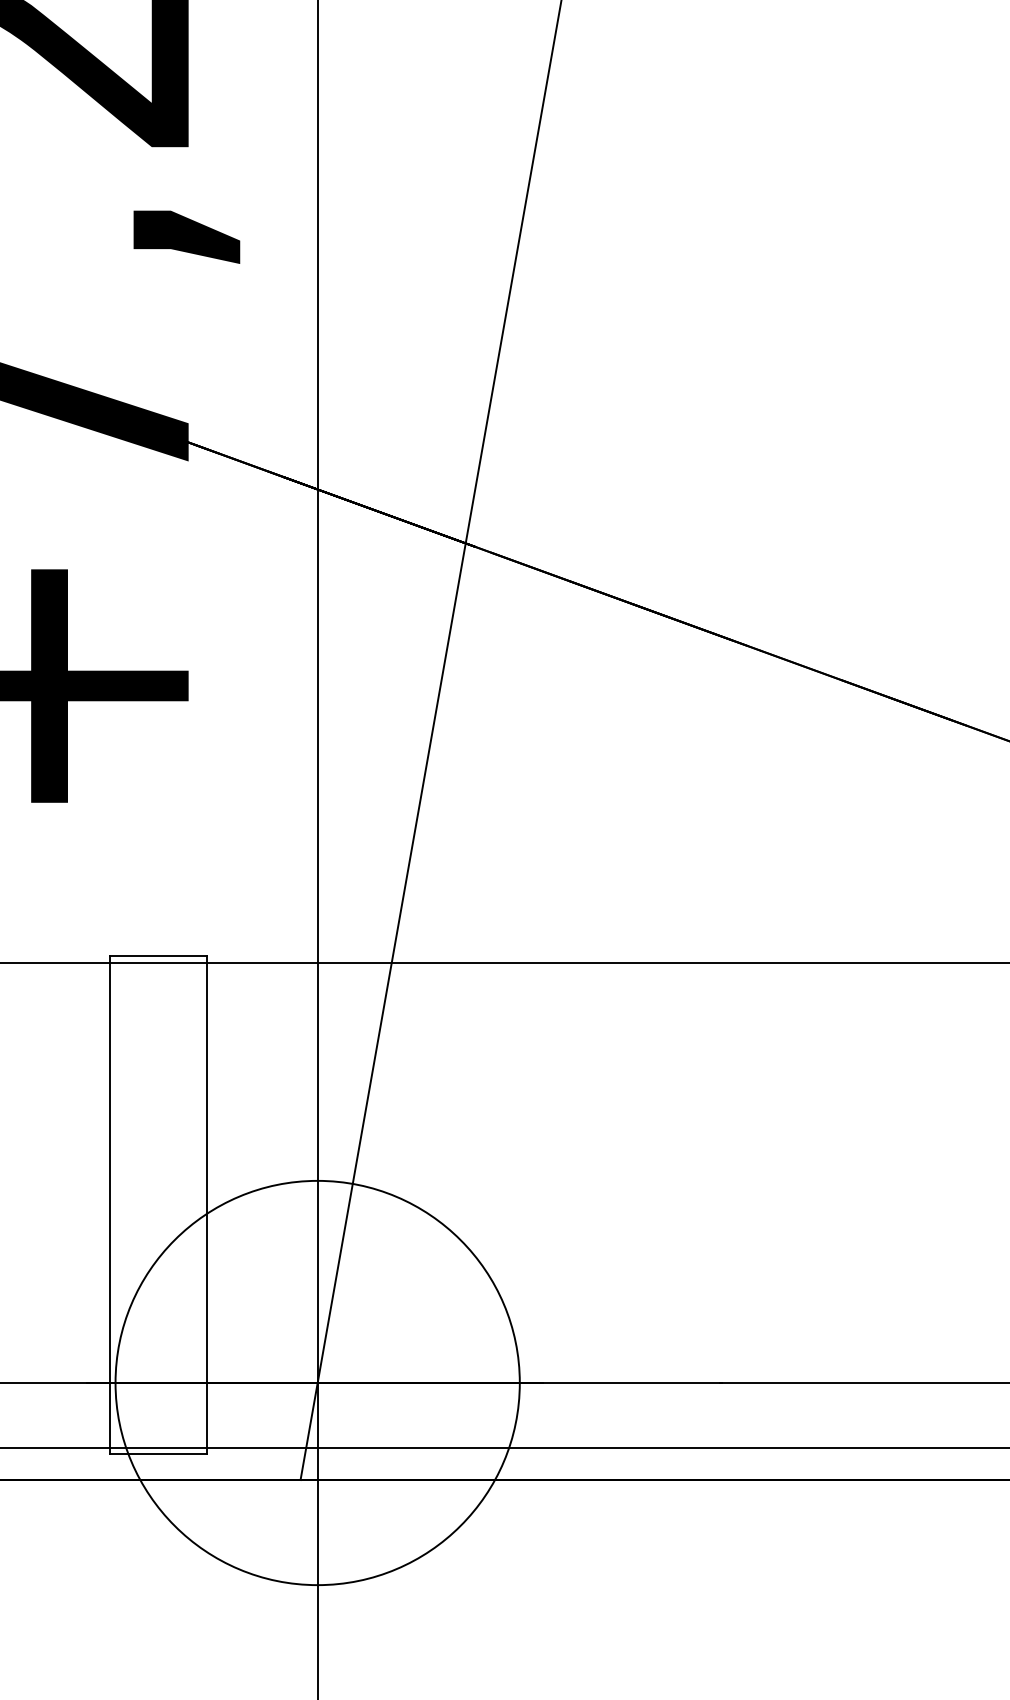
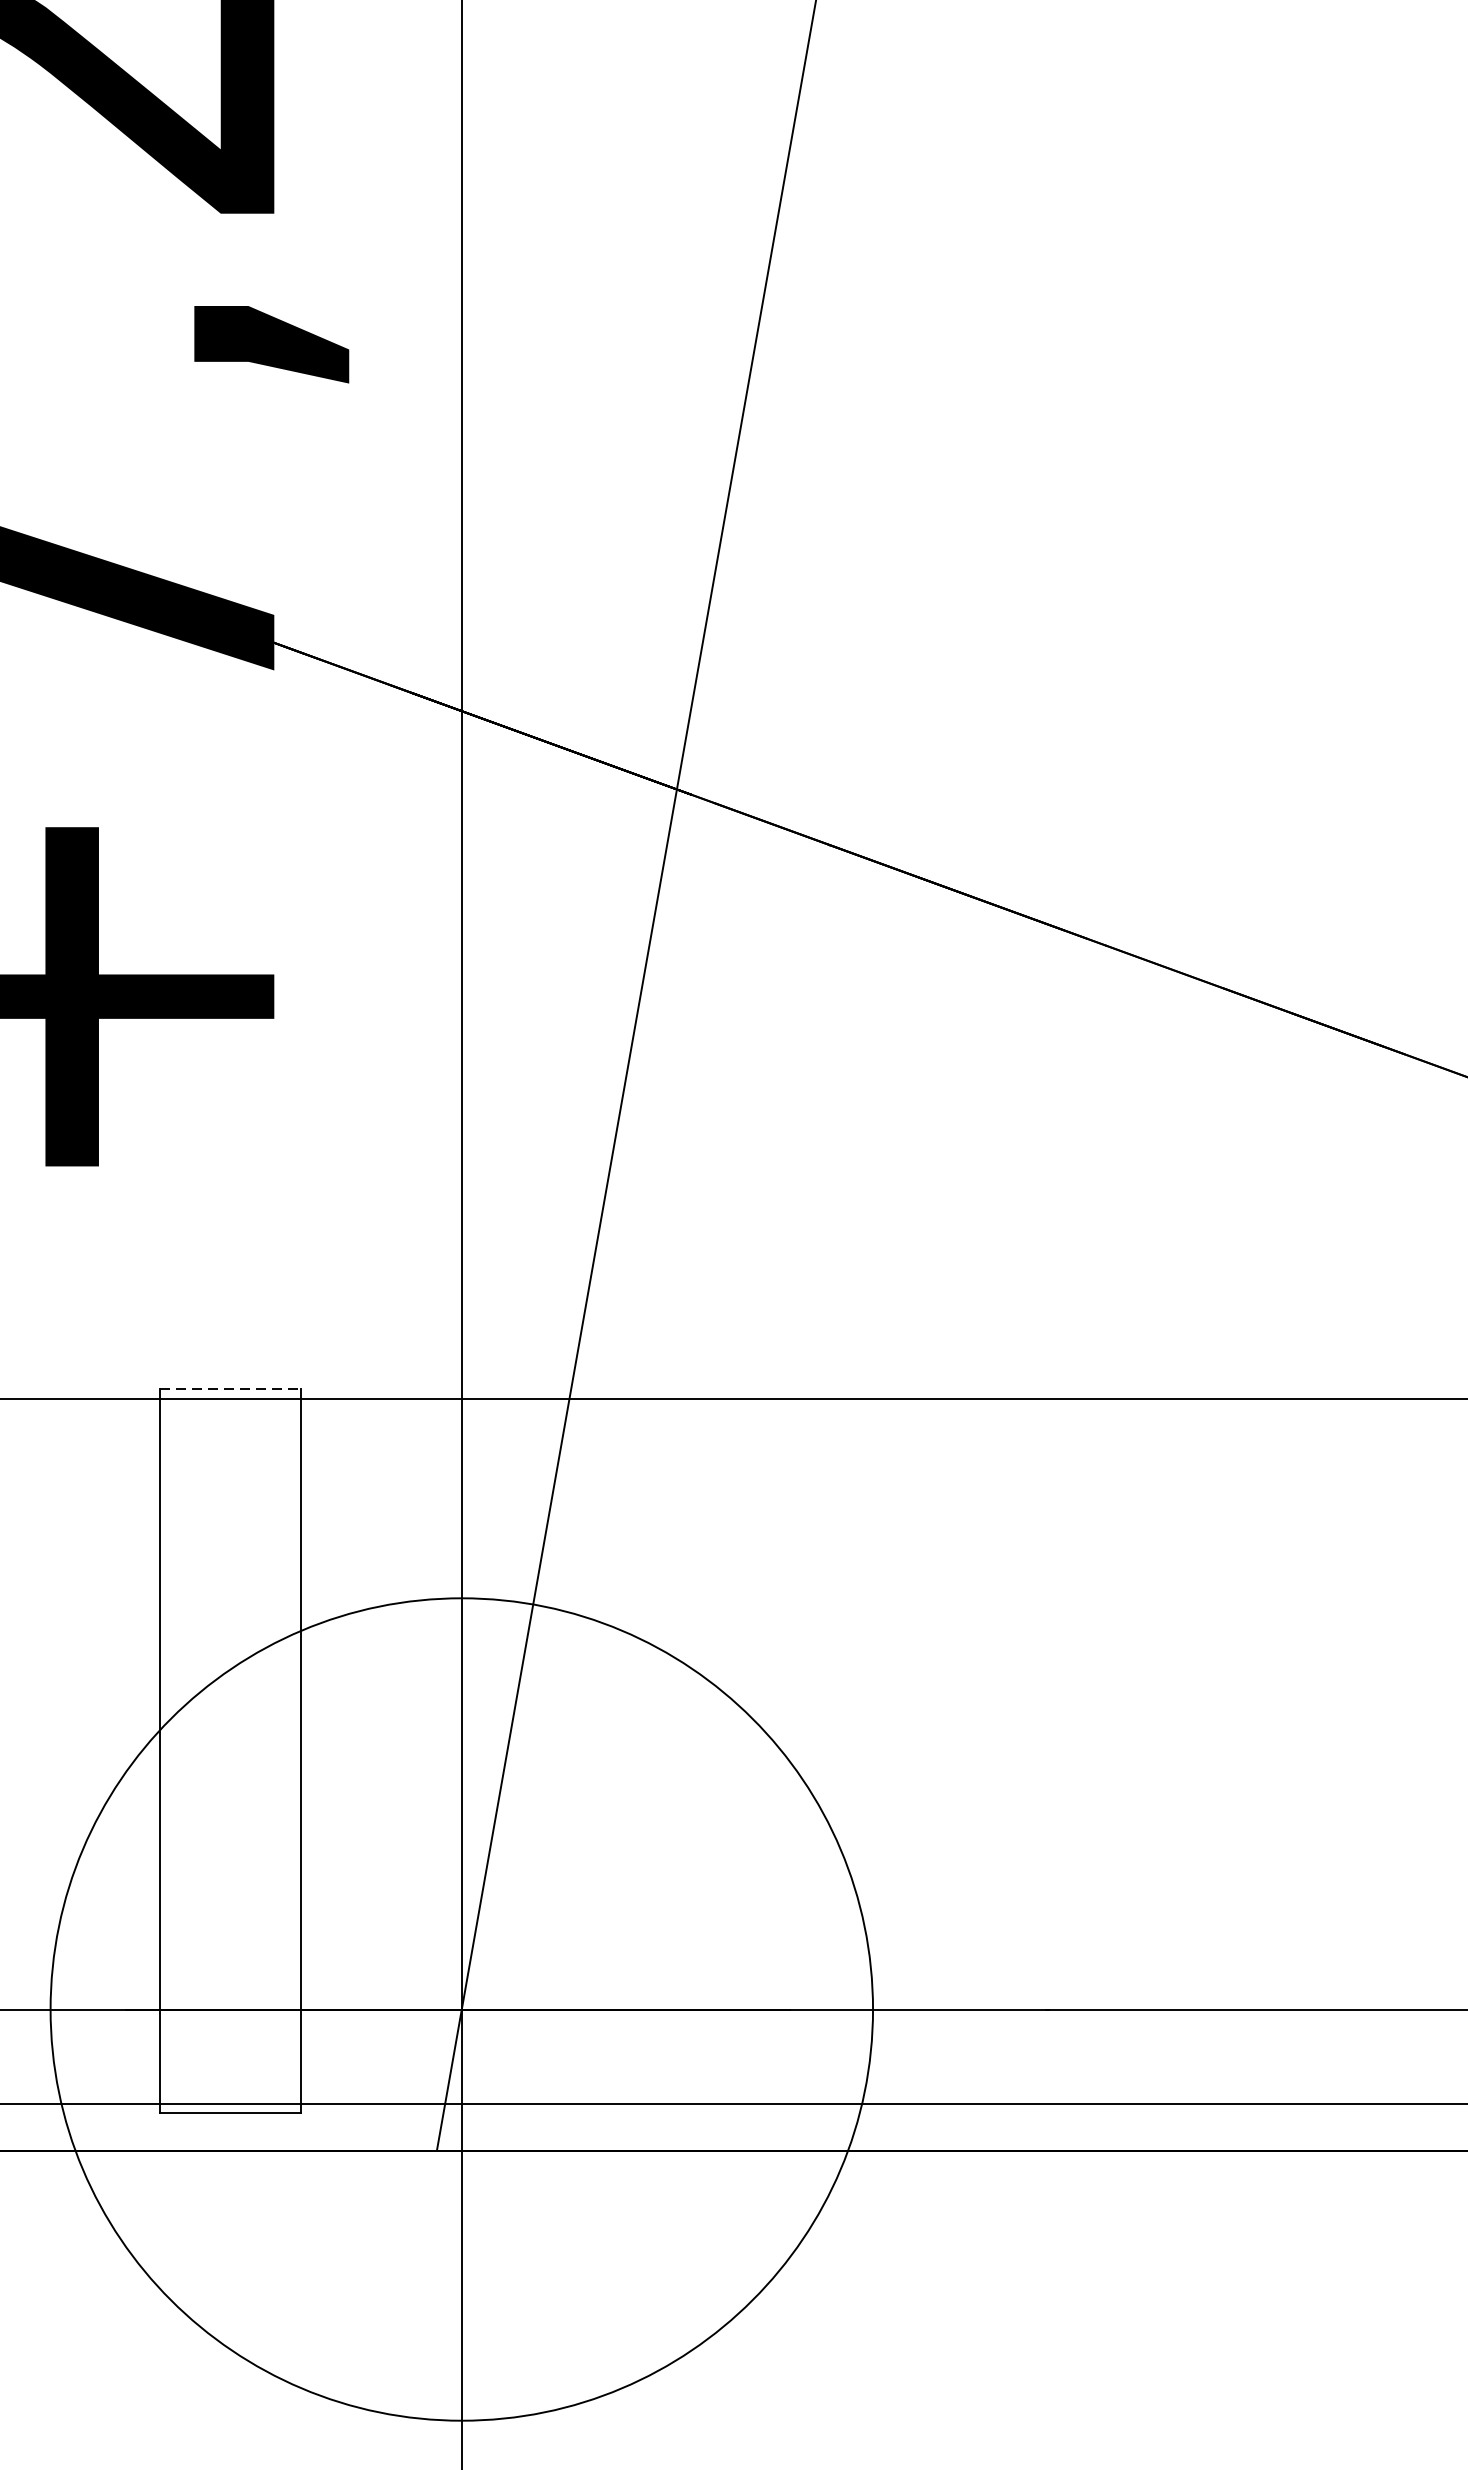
line: (158, 956) -> (230, 1389), solid -> dashed
circle: (317, 1382) -> (461, 2008), size x1.4

